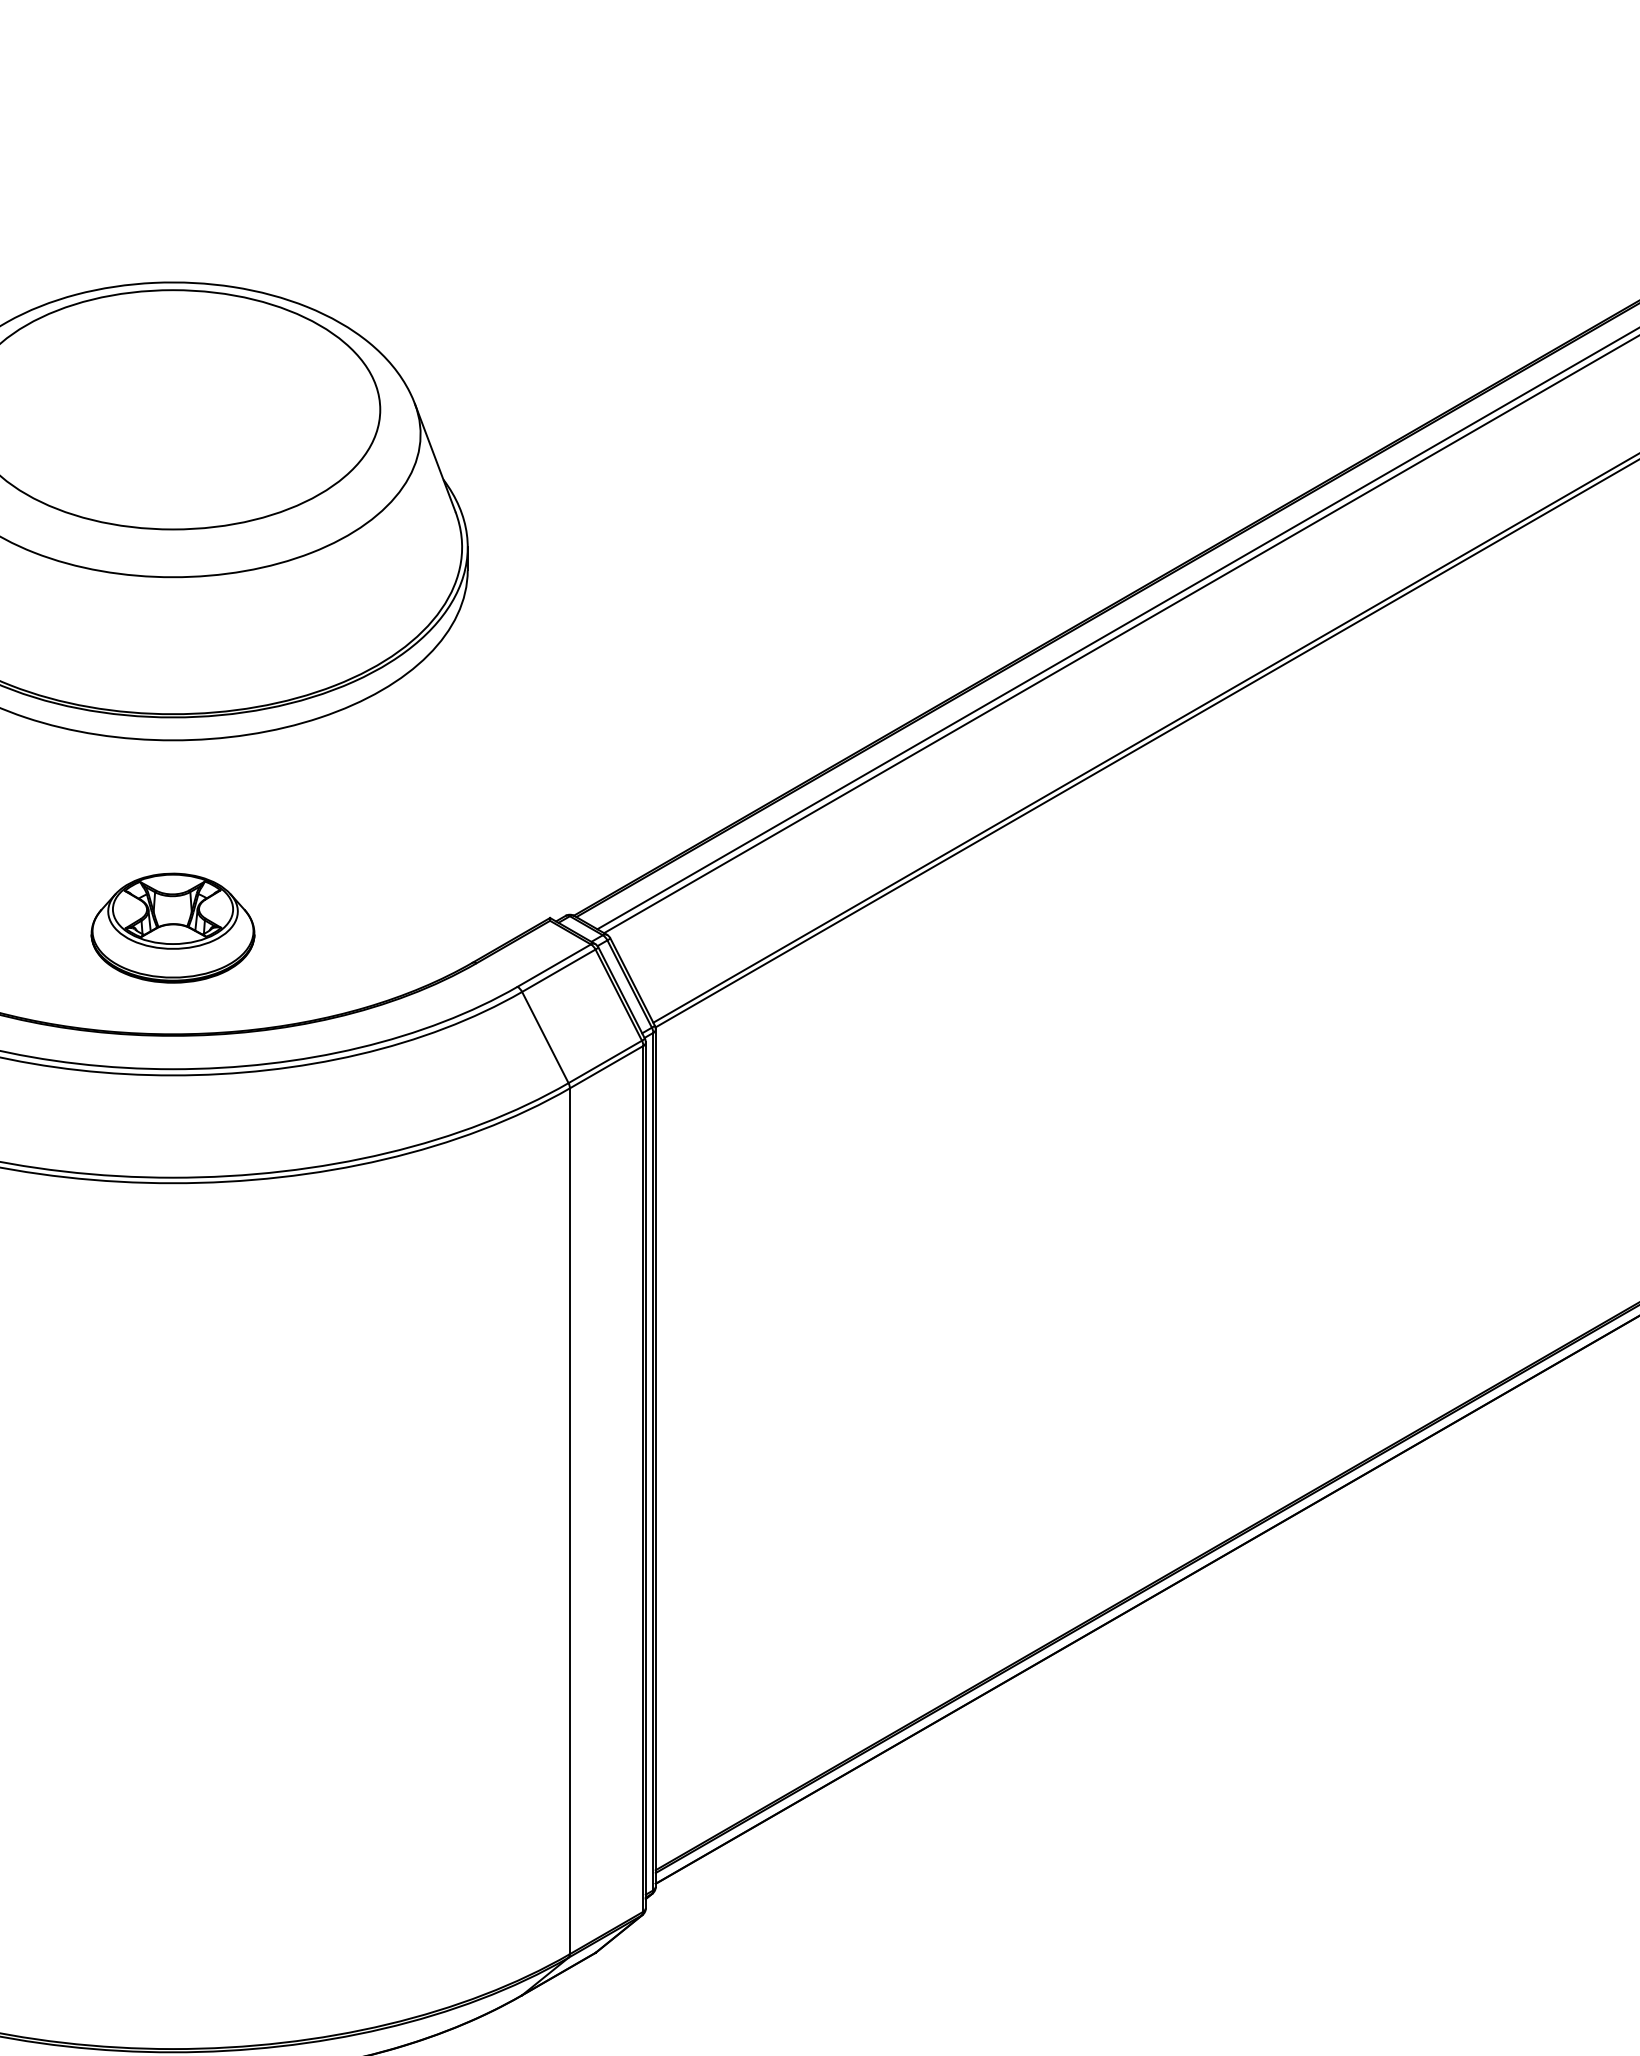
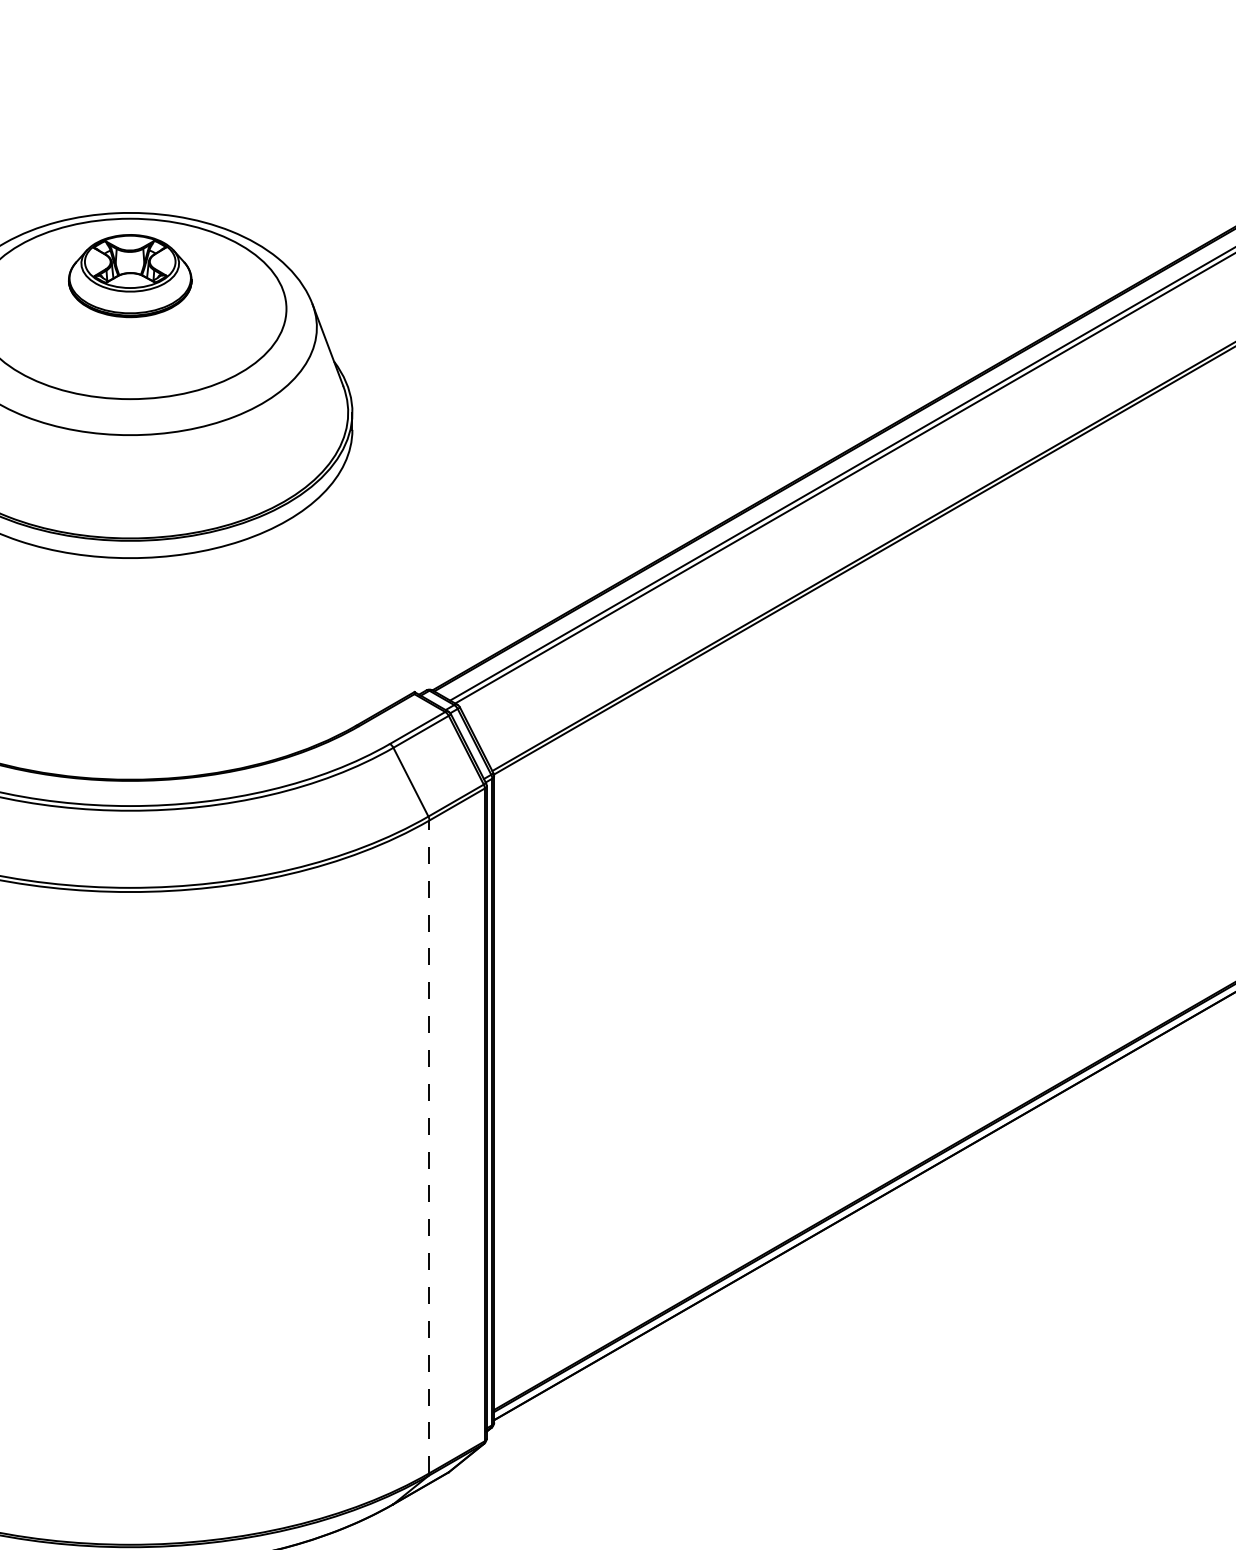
part: (172, 927) -> (129, 275), moved
line: (569, 1521) -> (429, 1147), solid -> dashed

